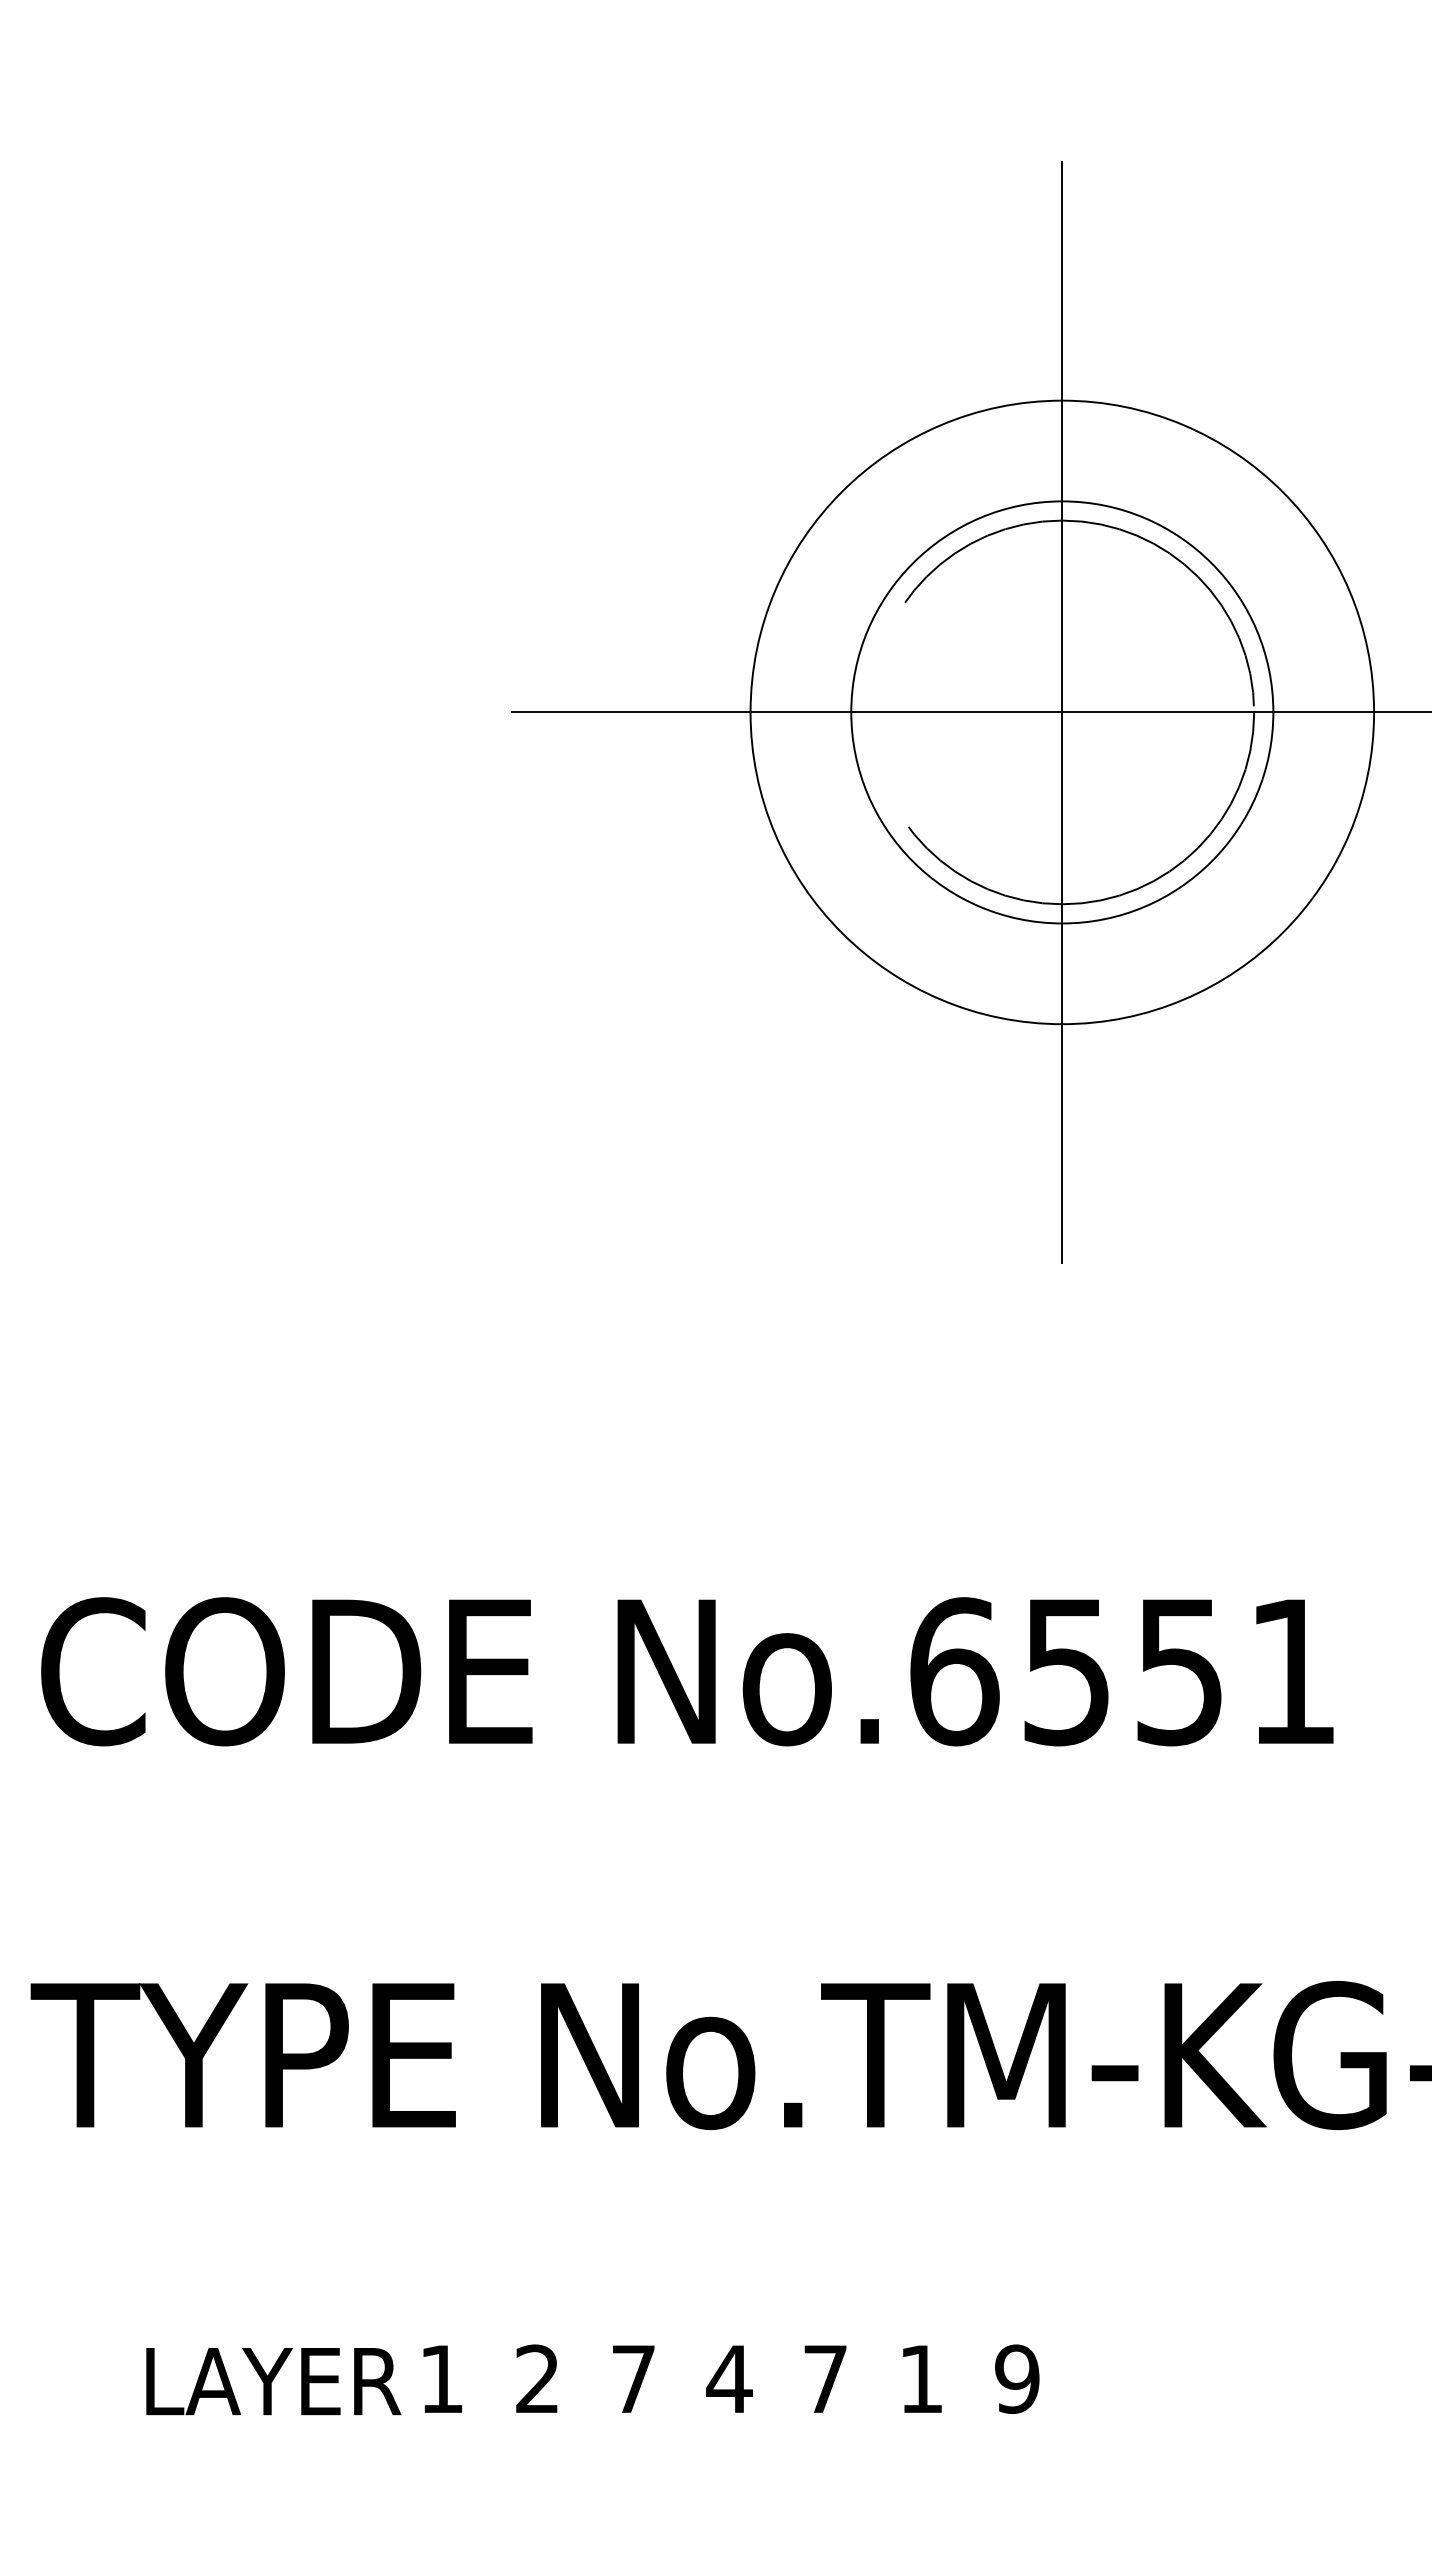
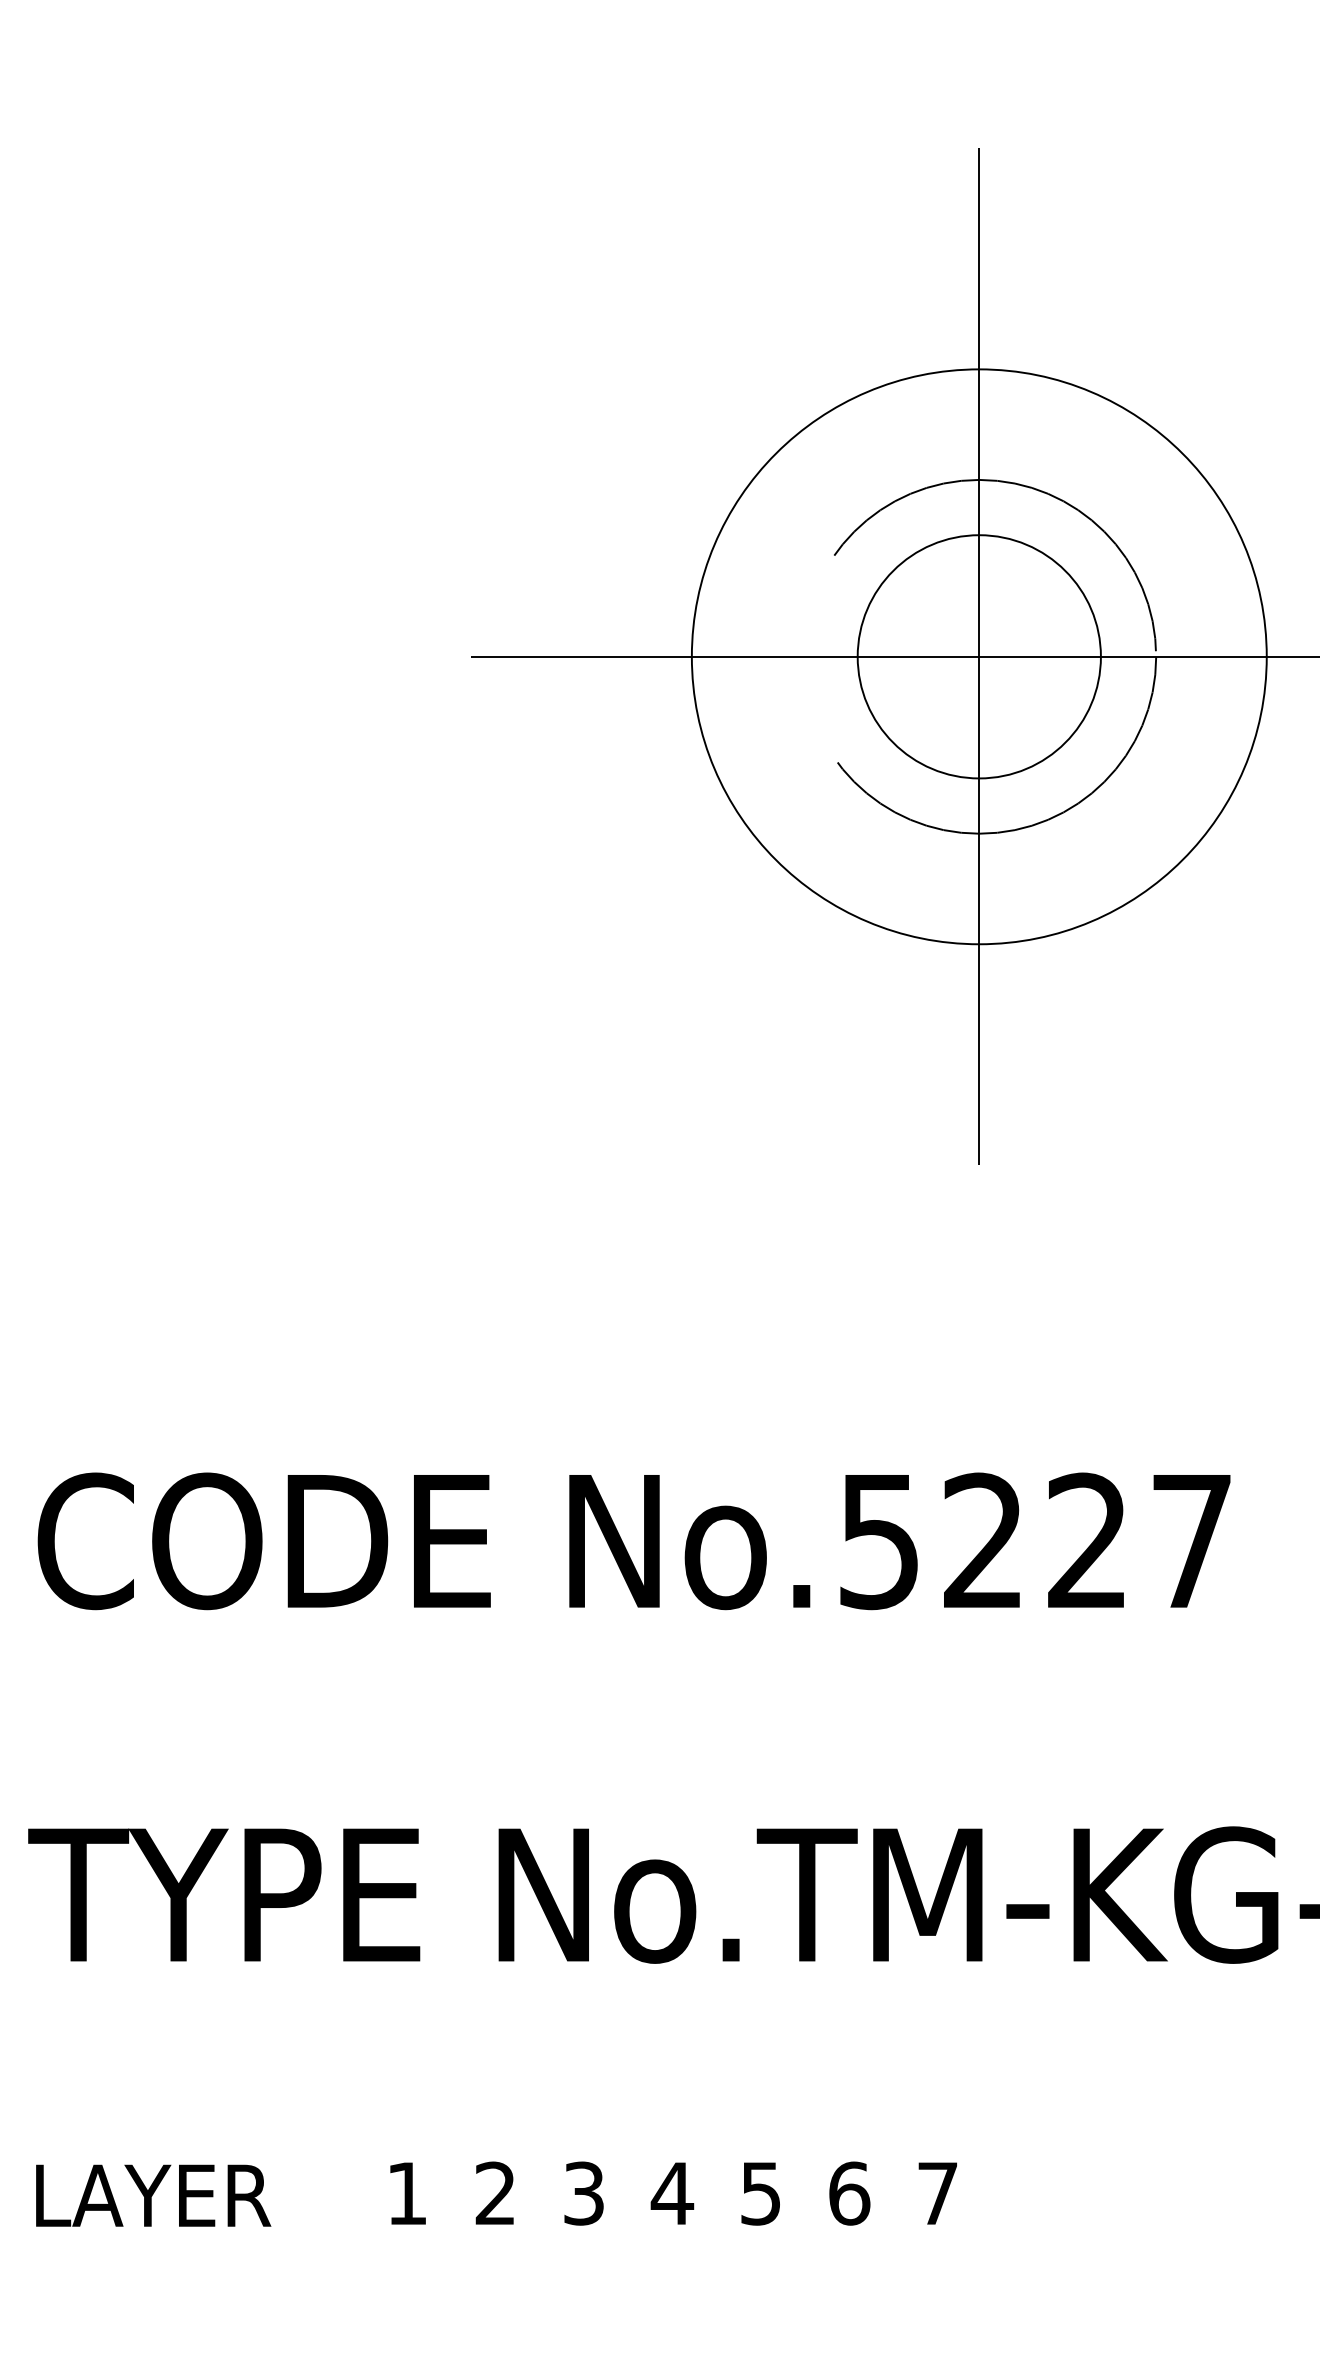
circle: (1062, 712) -> (979, 656), size x0.62
text: (1122, 1671) -> (1034, 1541), No.6551 -> No.5227
text: (921, 2378) -> (849, 2192), 1 -> 6
text: (1017, 2378) -> (937, 2192), 9 -> 7
text: (633, 2379) -> (583, 2193), 7 -> 3
text: (825, 2379) -> (760, 2193), 7 -> 5
text: (273, 2381) -> (153, 2195), moved

